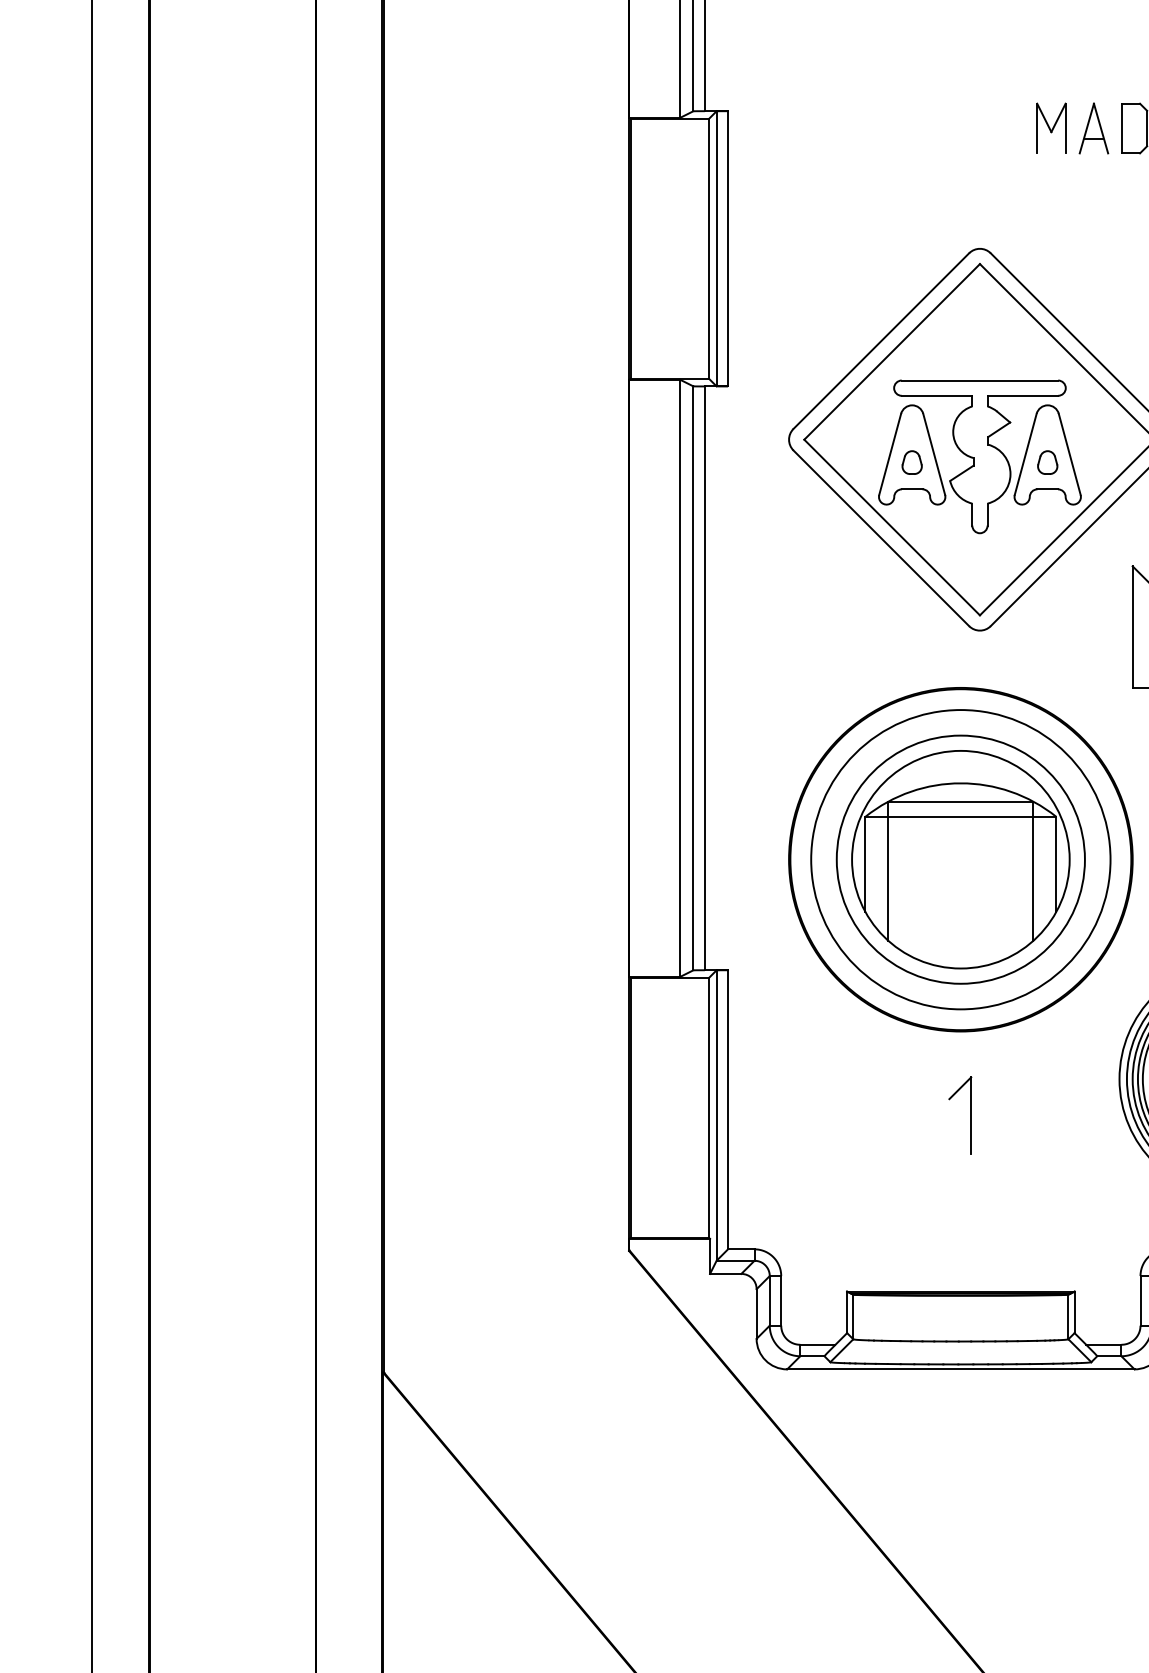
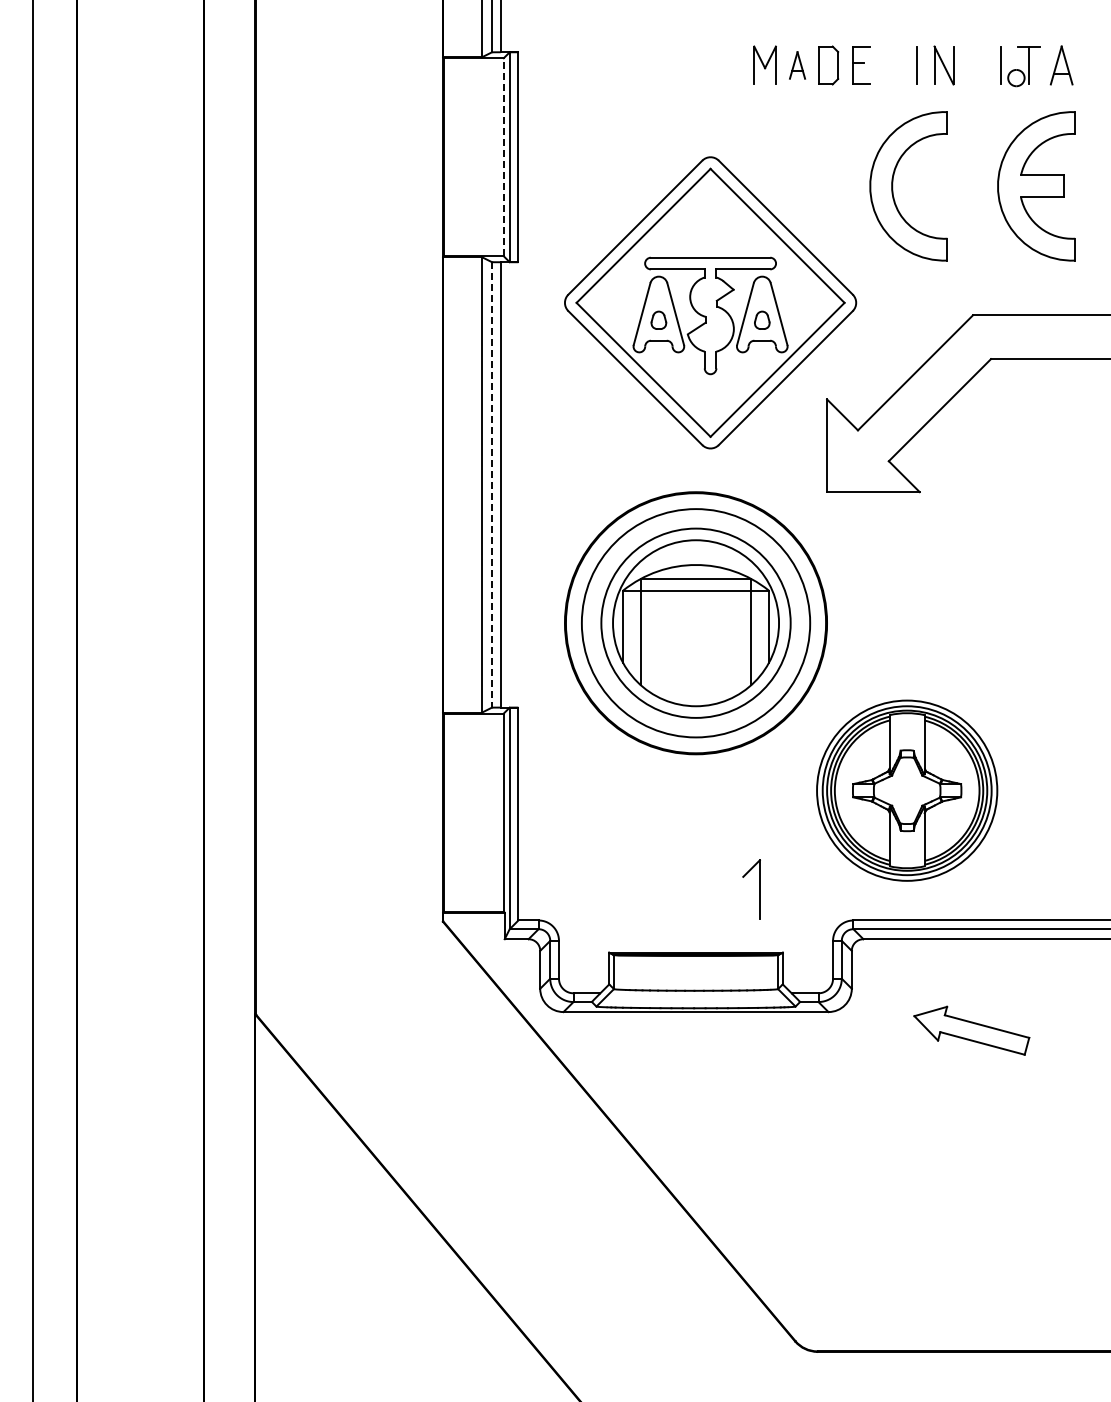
part: (1093, 128) -> (797, 65), size x0.7
line: (708, 247) -> (503, 156), solid -> dashed
line: (694, 677) -> (492, 484), solid -> dashed
part: (970, 1115) -> (759, 889), moved

